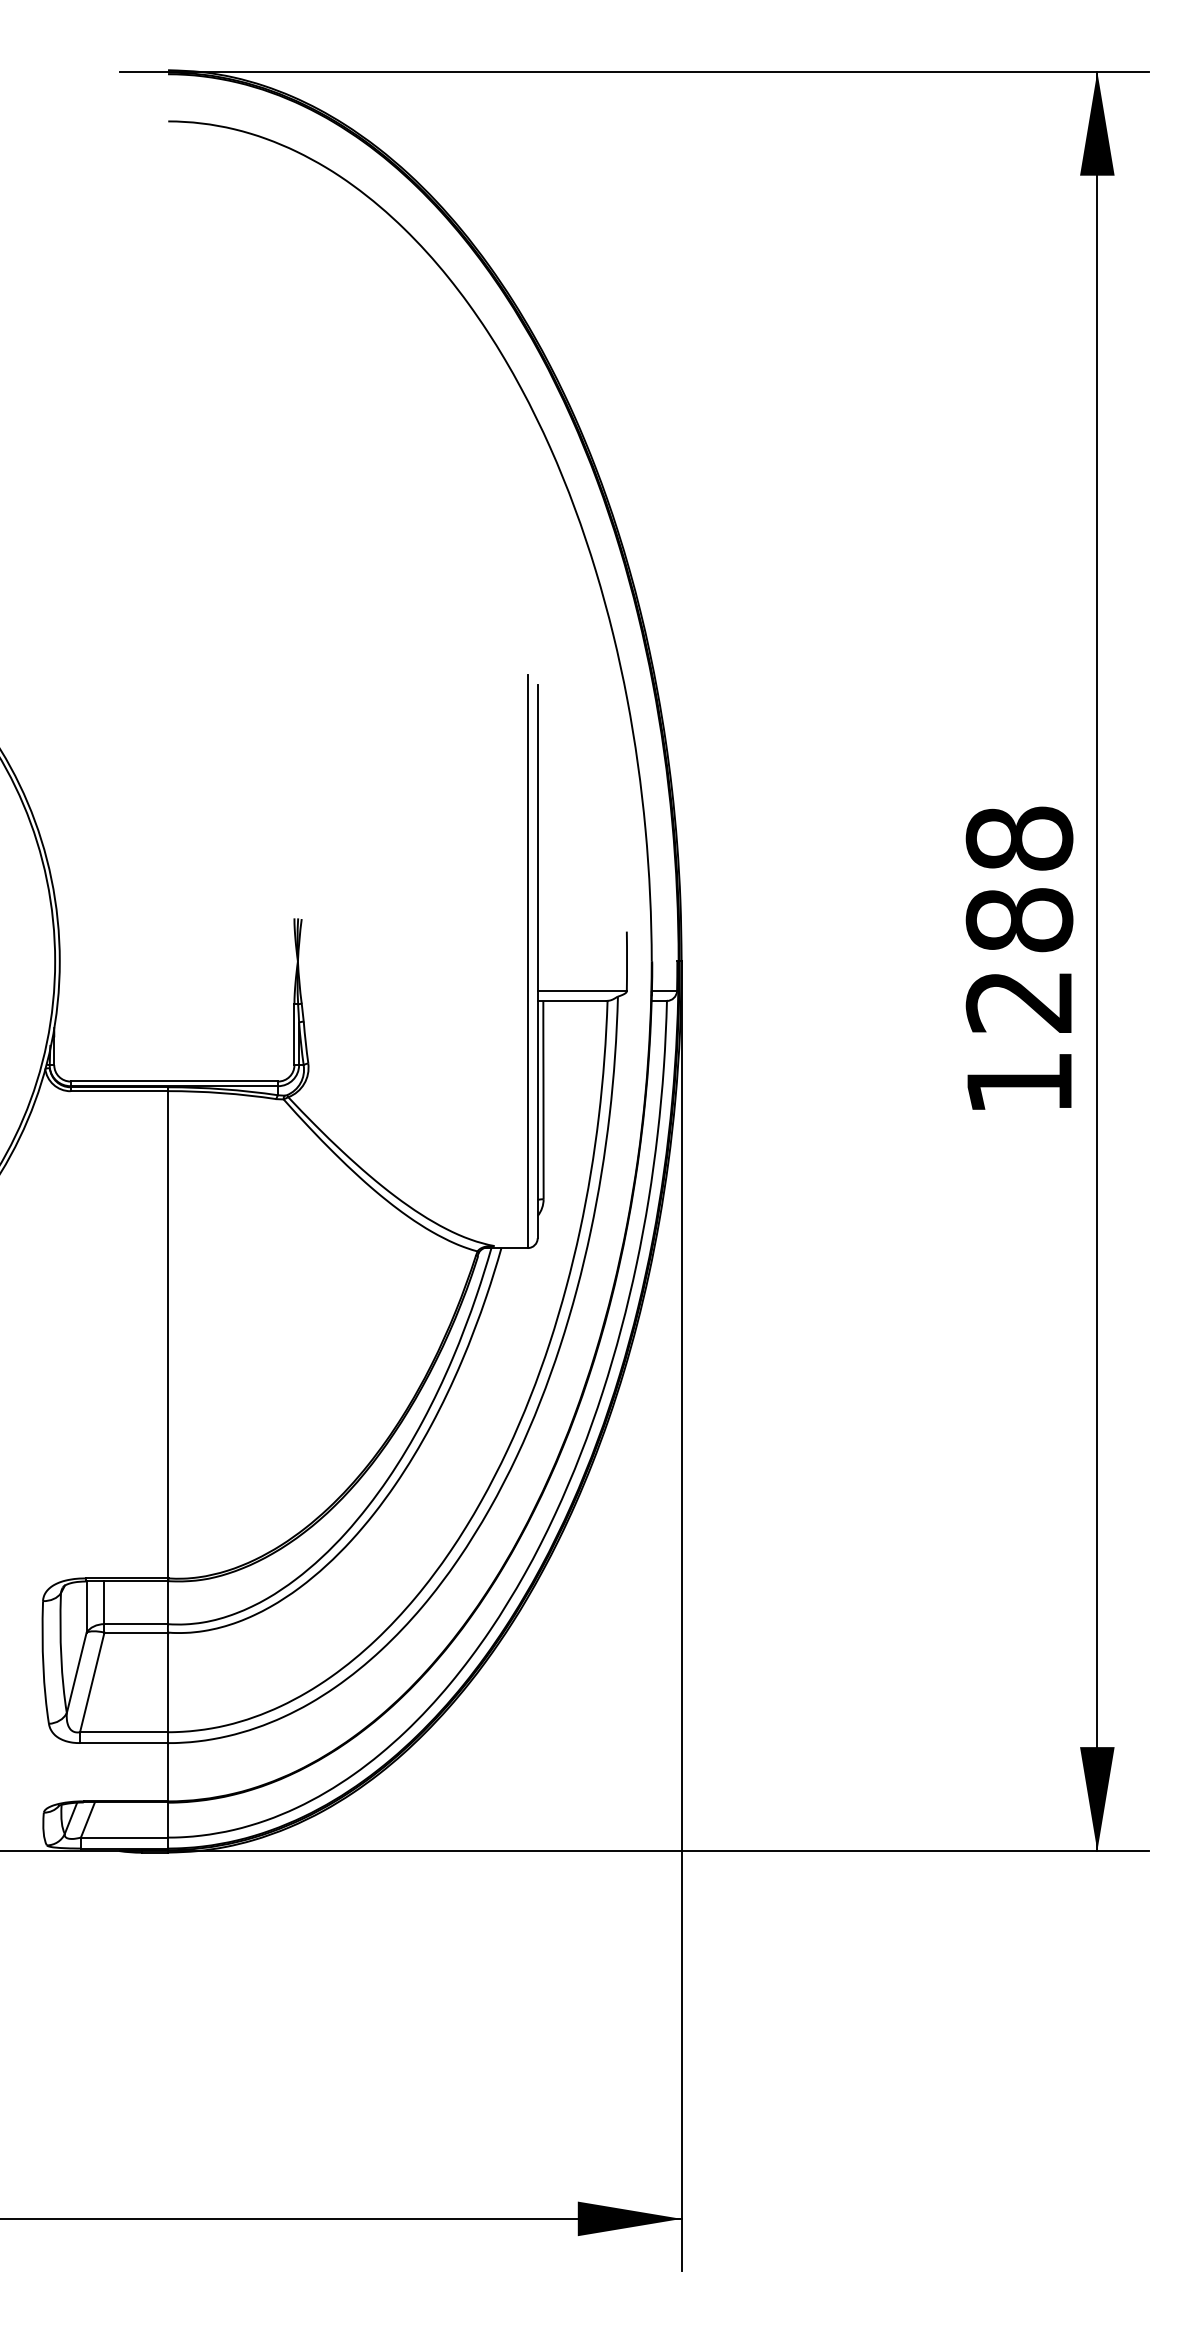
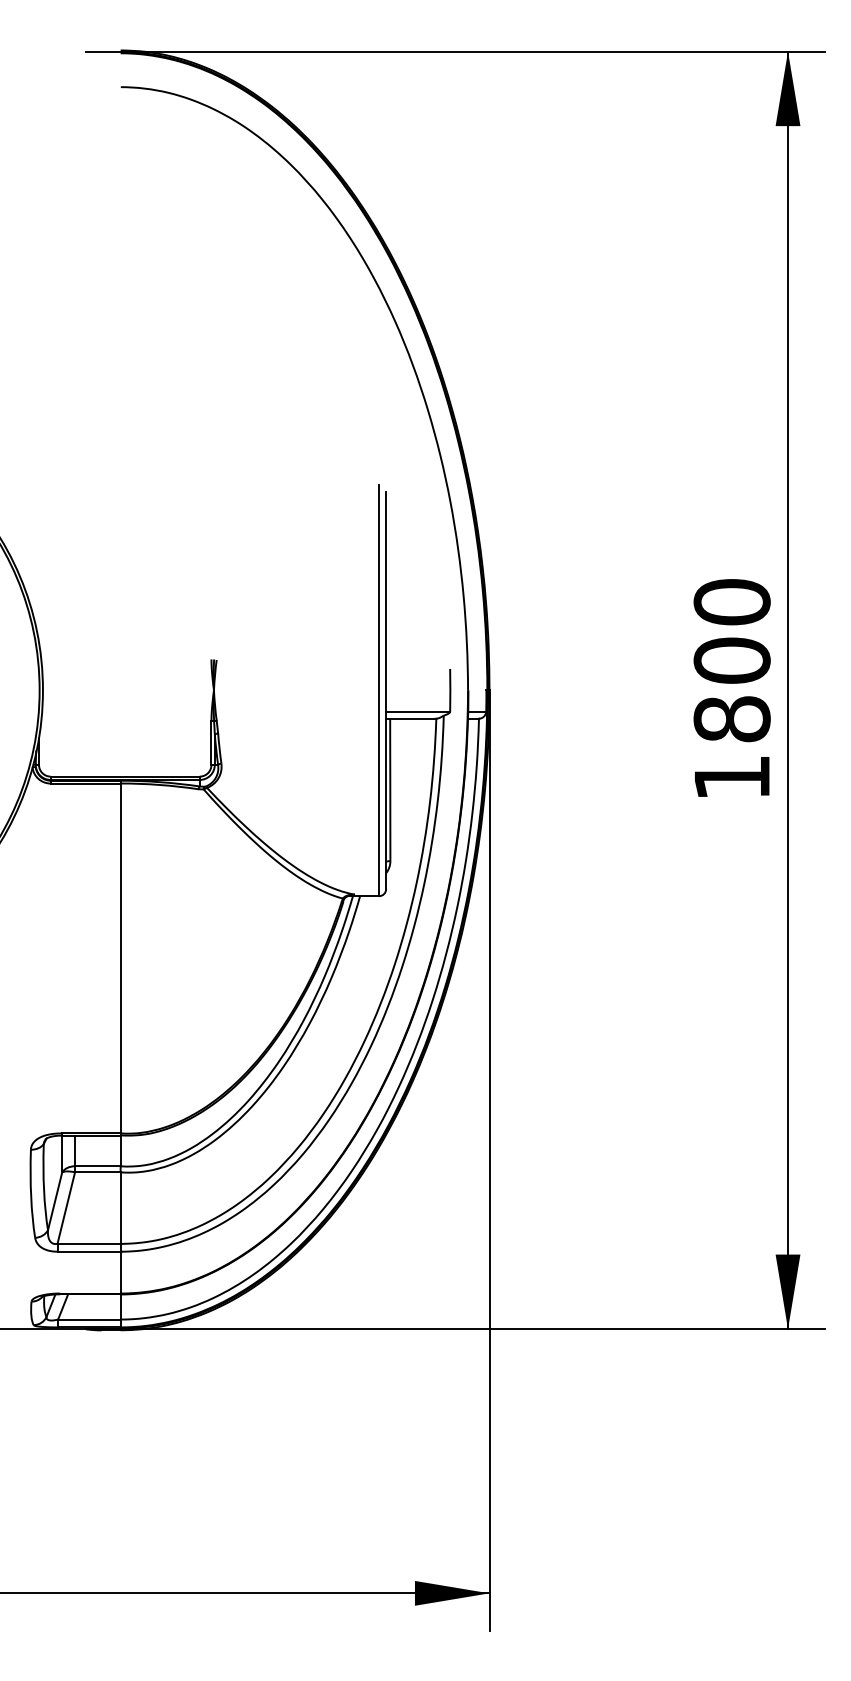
text: (1019, 919) -> (732, 660), 1288 -> 1800

